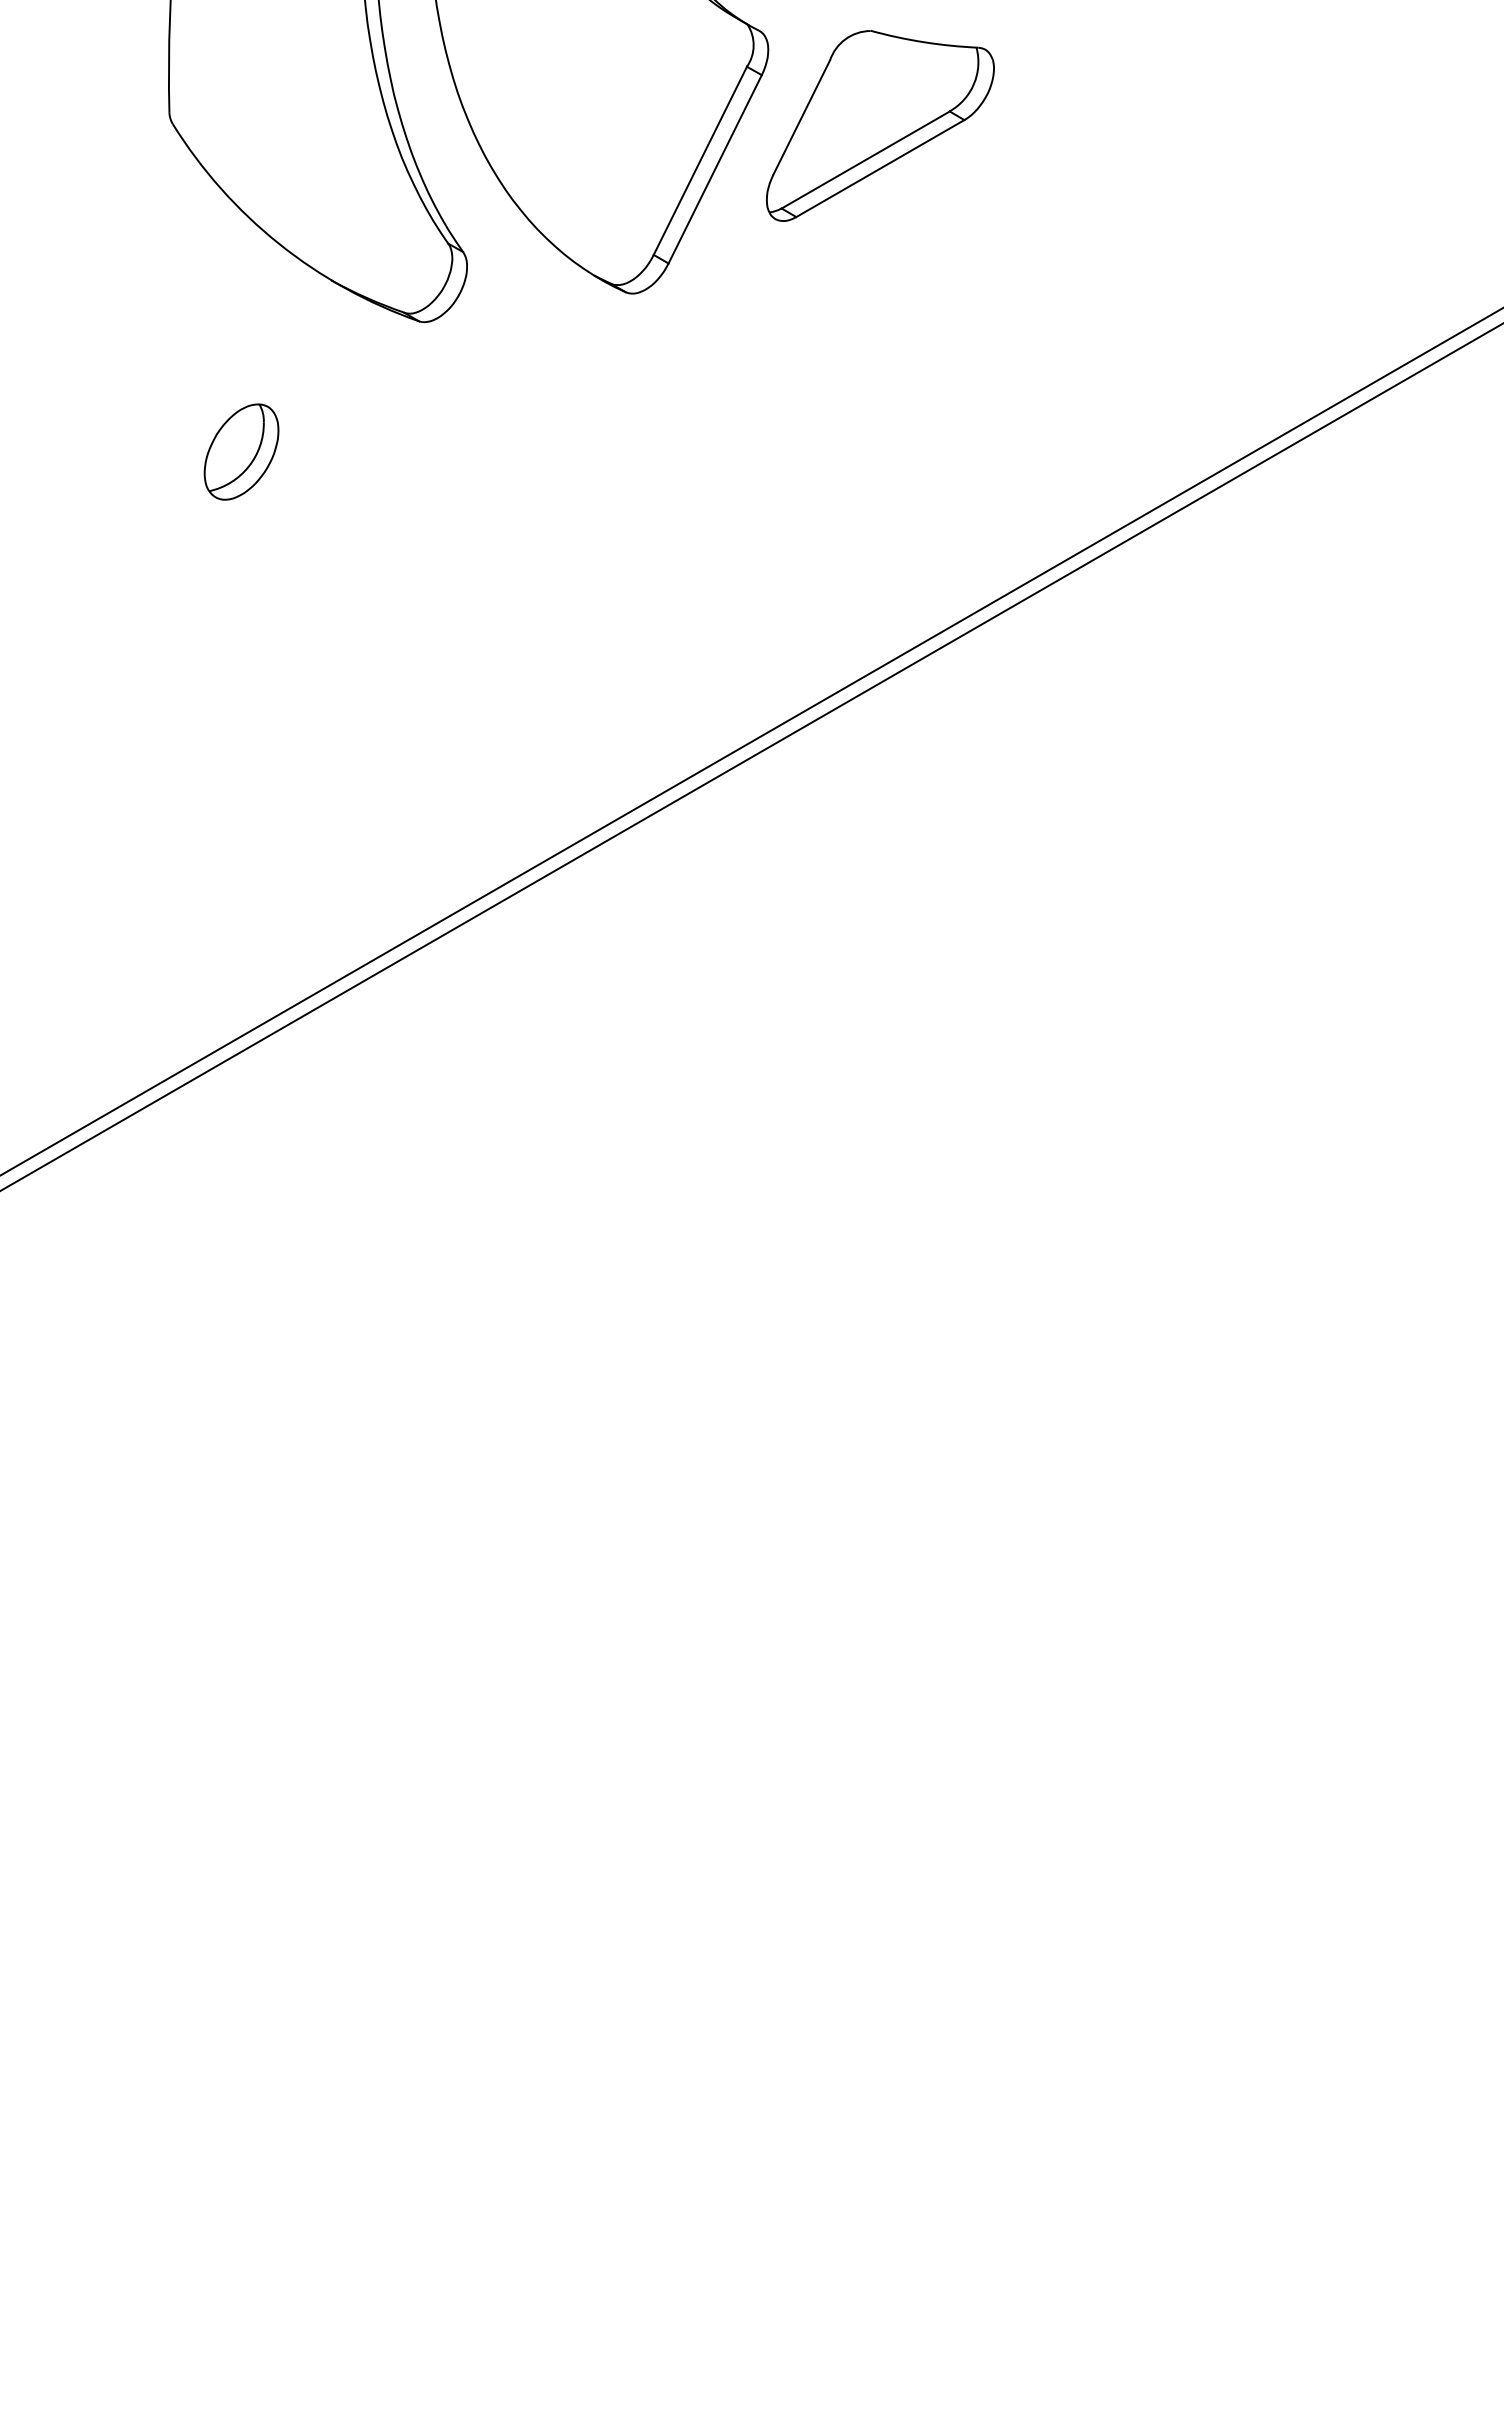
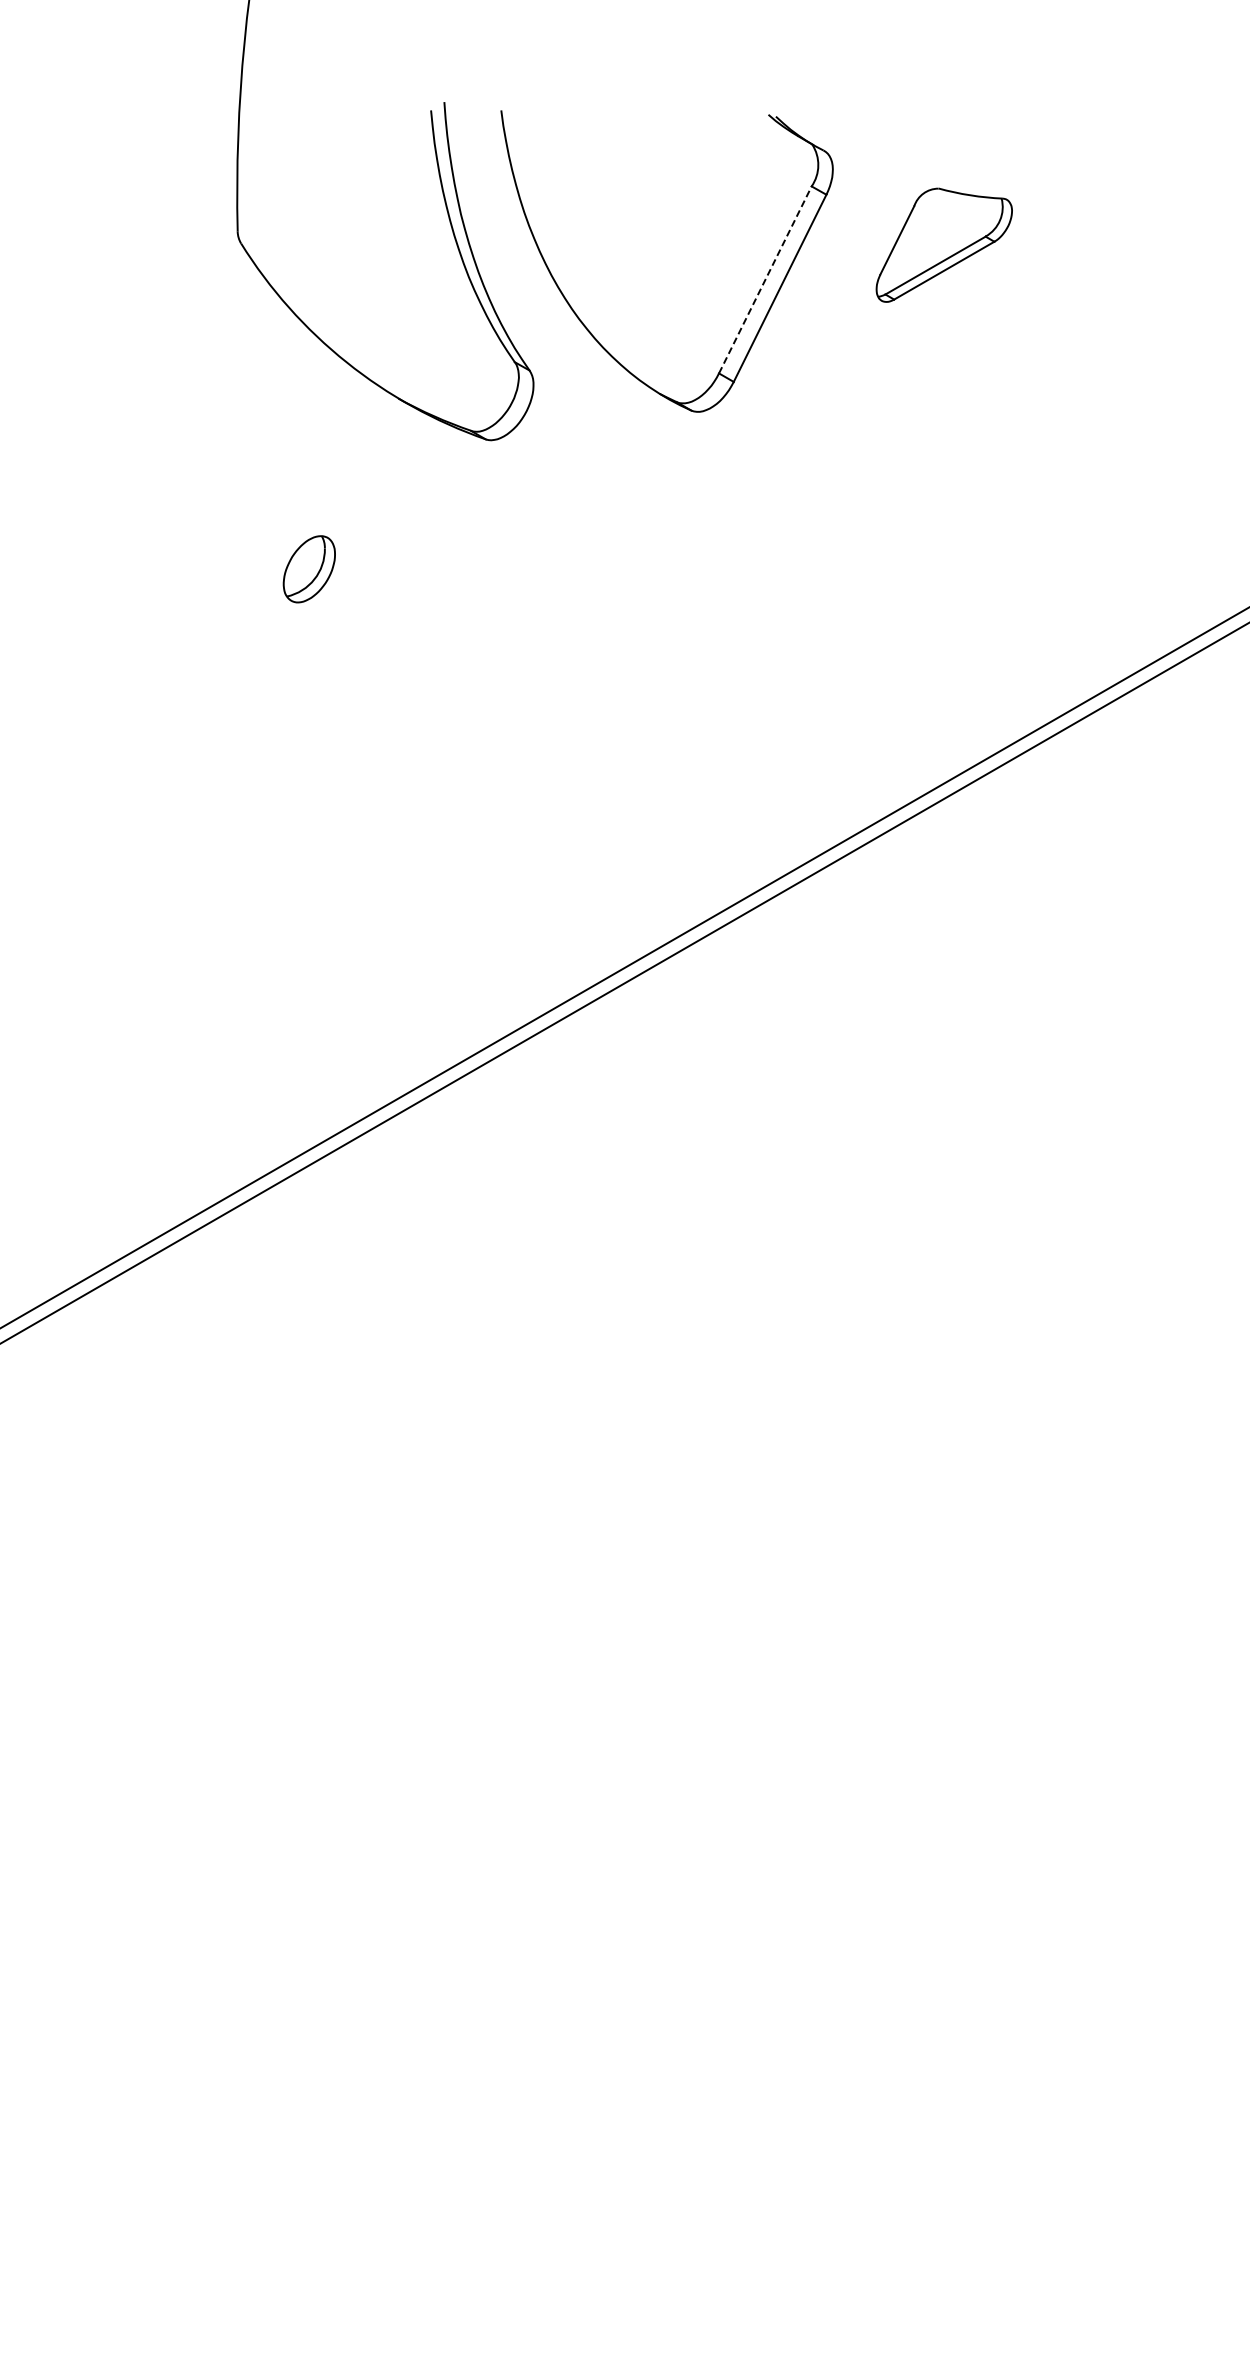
part: (880, 125) -> (944, 244), size x0.6
line: (700, 160) -> (765, 279), solid -> dashed
part: (241, 451) -> (309, 568), size x0.7

